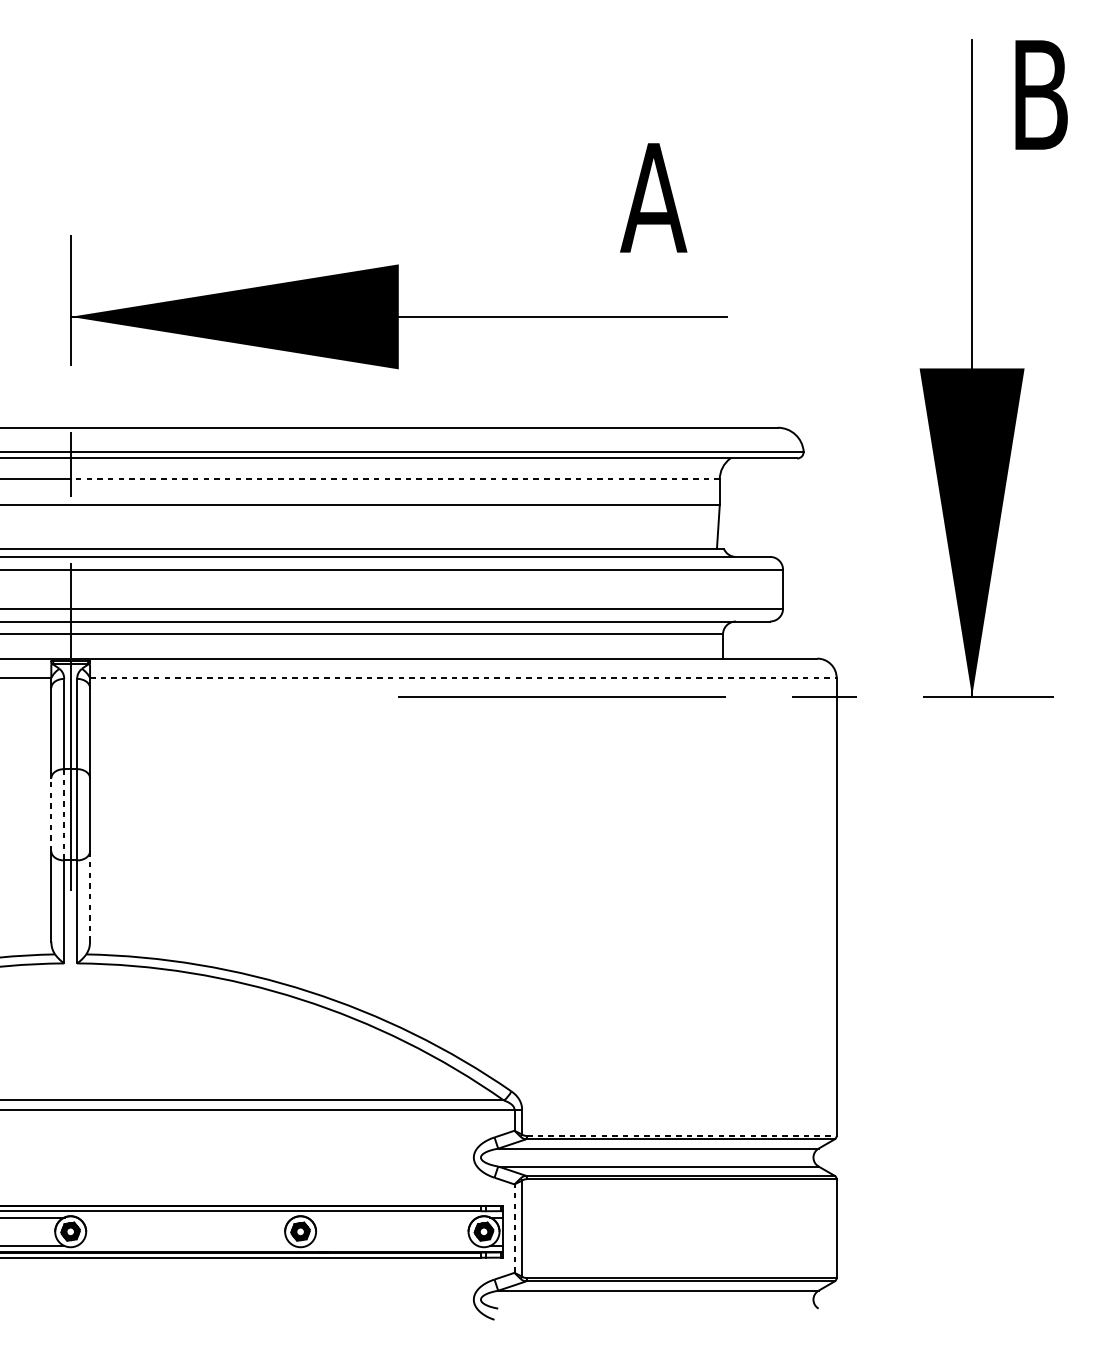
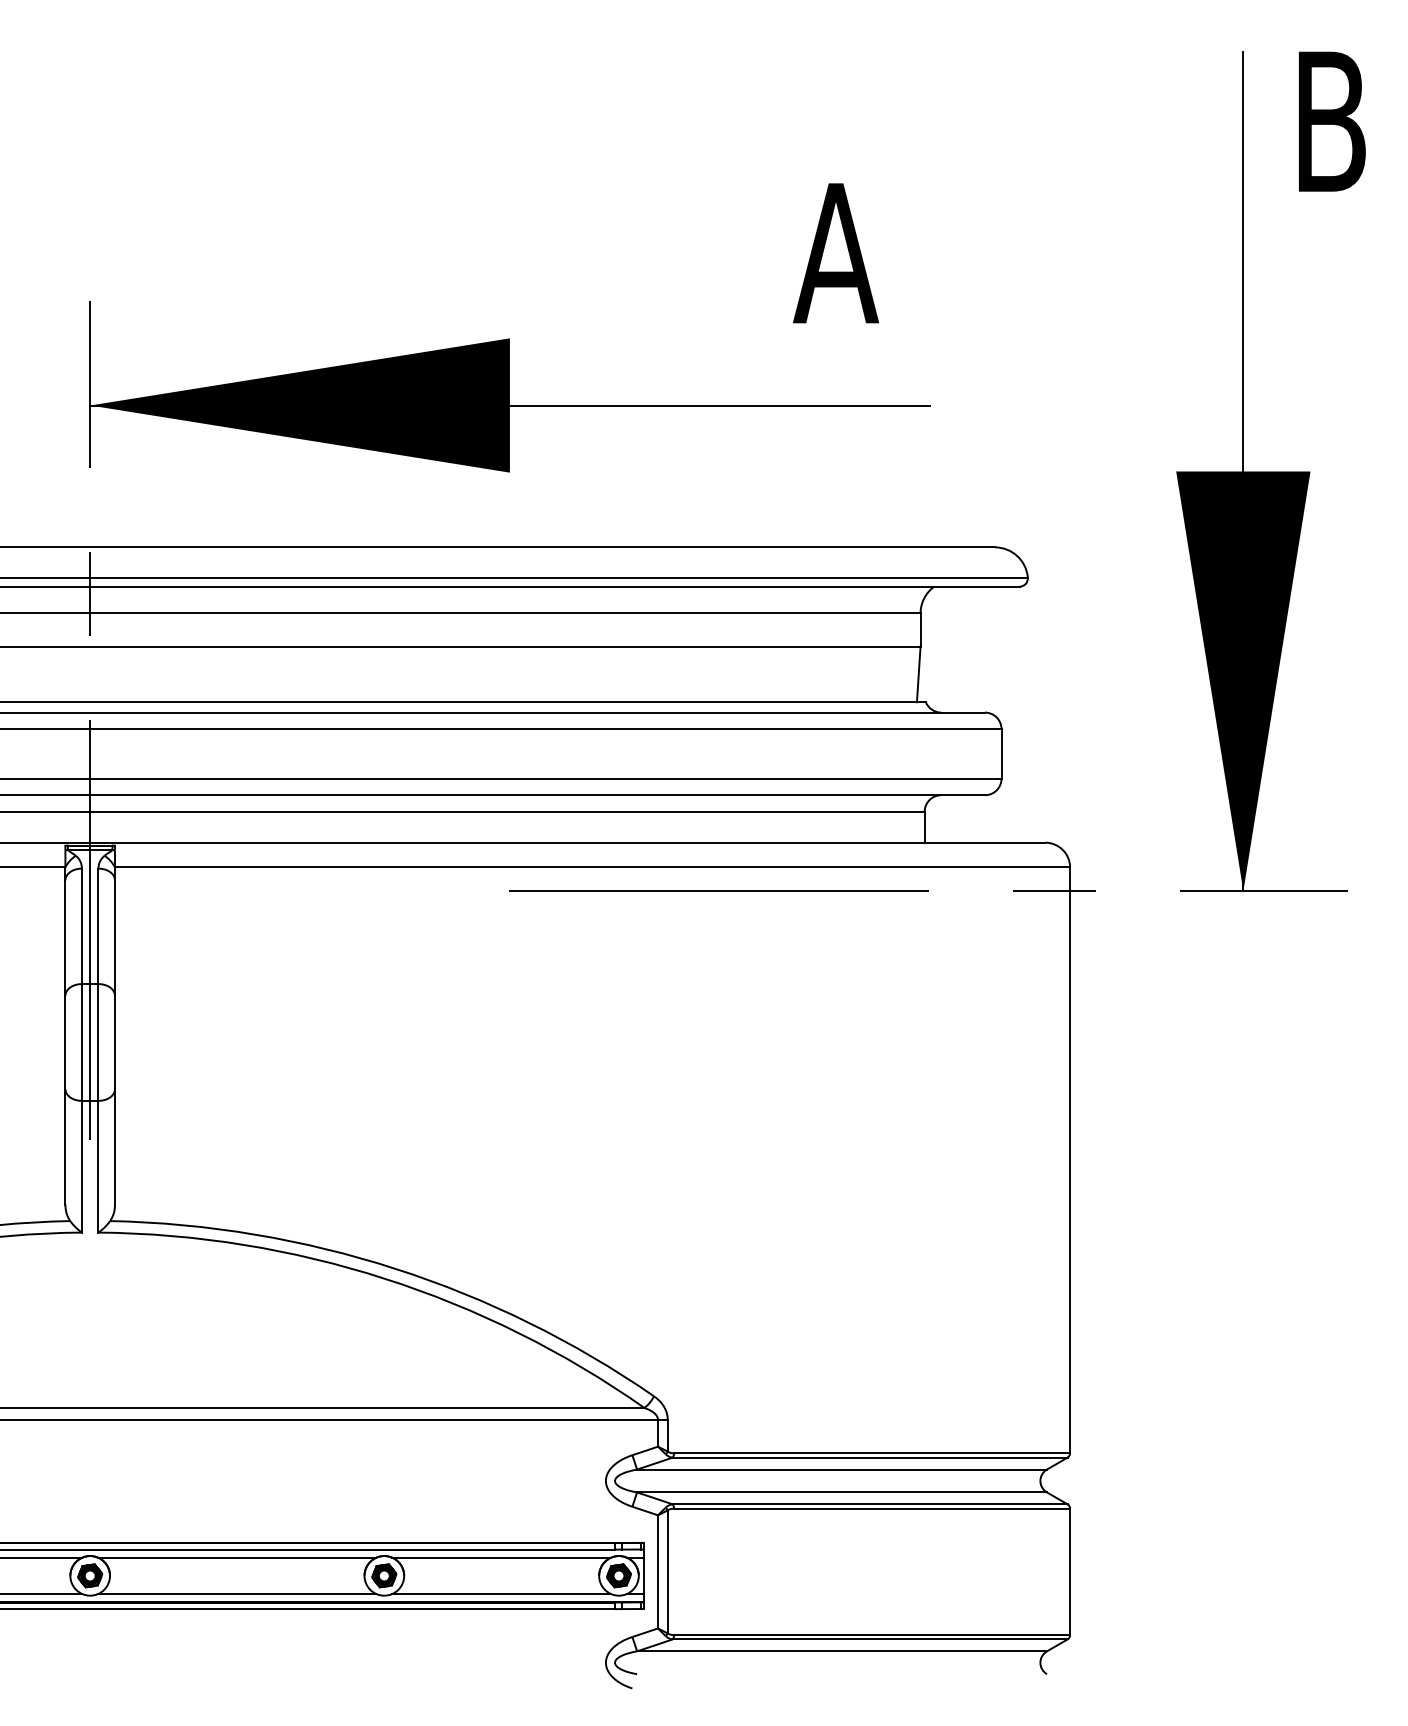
line: (394, 479) -> (504, 613), dashed -> solid
line: (463, 678) -> (592, 867), dashed -> solid
line: (51, 814) -> (65, 1042), dashed -> solid
line: (63, 814) -> (81, 1042), dashed -> solid
line: (89, 896) -> (114, 1146), dashed -> solid
line: (682, 1136) -> (872, 1453), dashed -> solid
line: (185, 1217) -> (237, 1557), added
line: (392, 1217) -> (501, 1557), added
line: (514, 1228) -> (657, 1571), dashed -> solid
line: (185, 1246) -> (237, 1594), added
line: (392, 1246) -> (501, 1594), added

